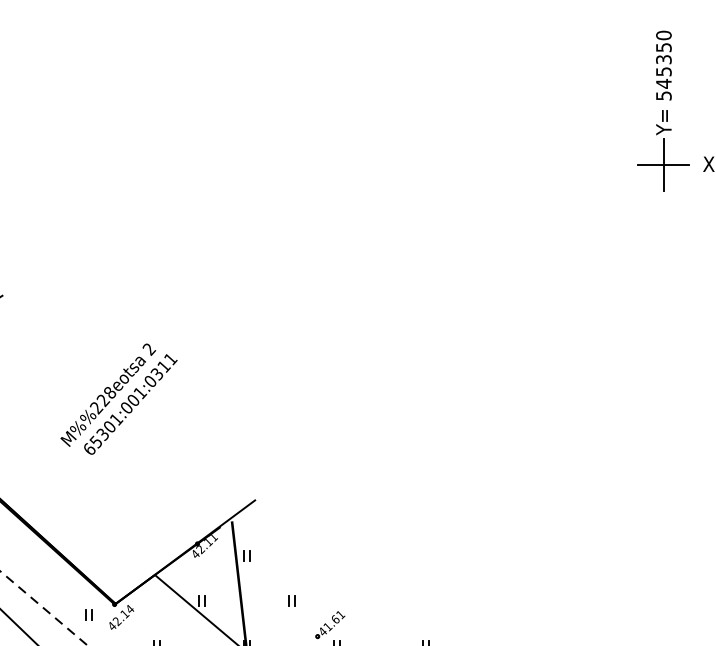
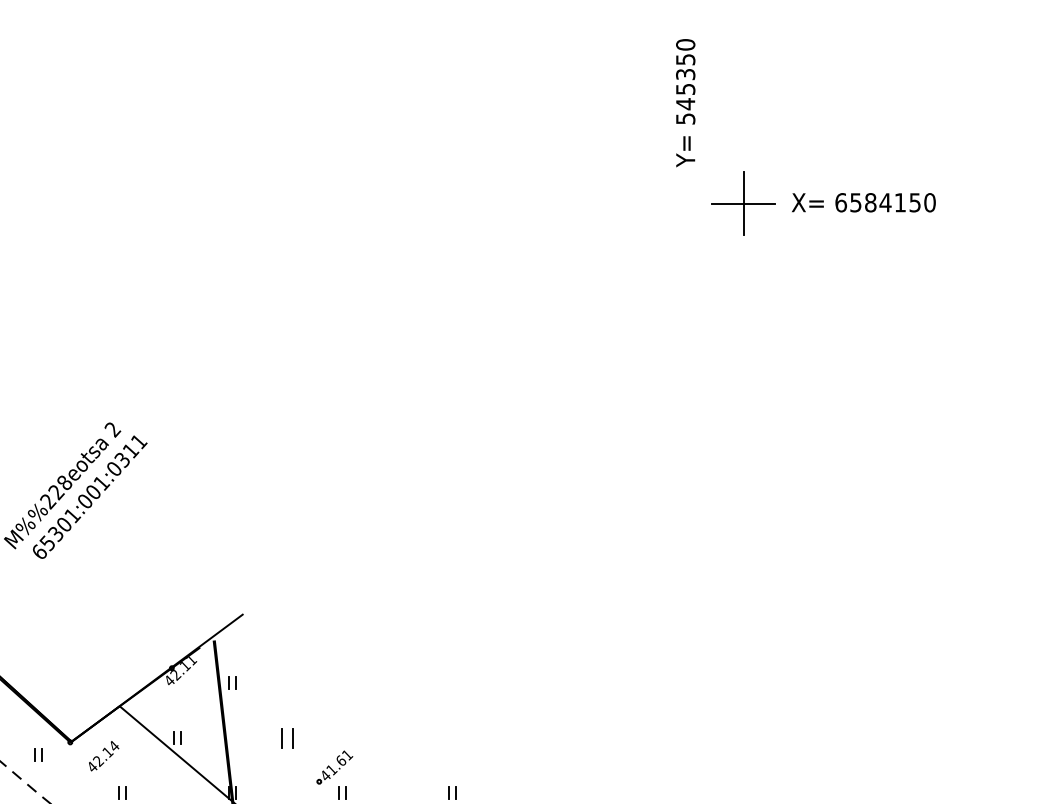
text: (663, 83) -> (685, 103), moved
part: (291, 600) -> (287, 737), size x1.6
text: (122, 617) -> (104, 756), moved

